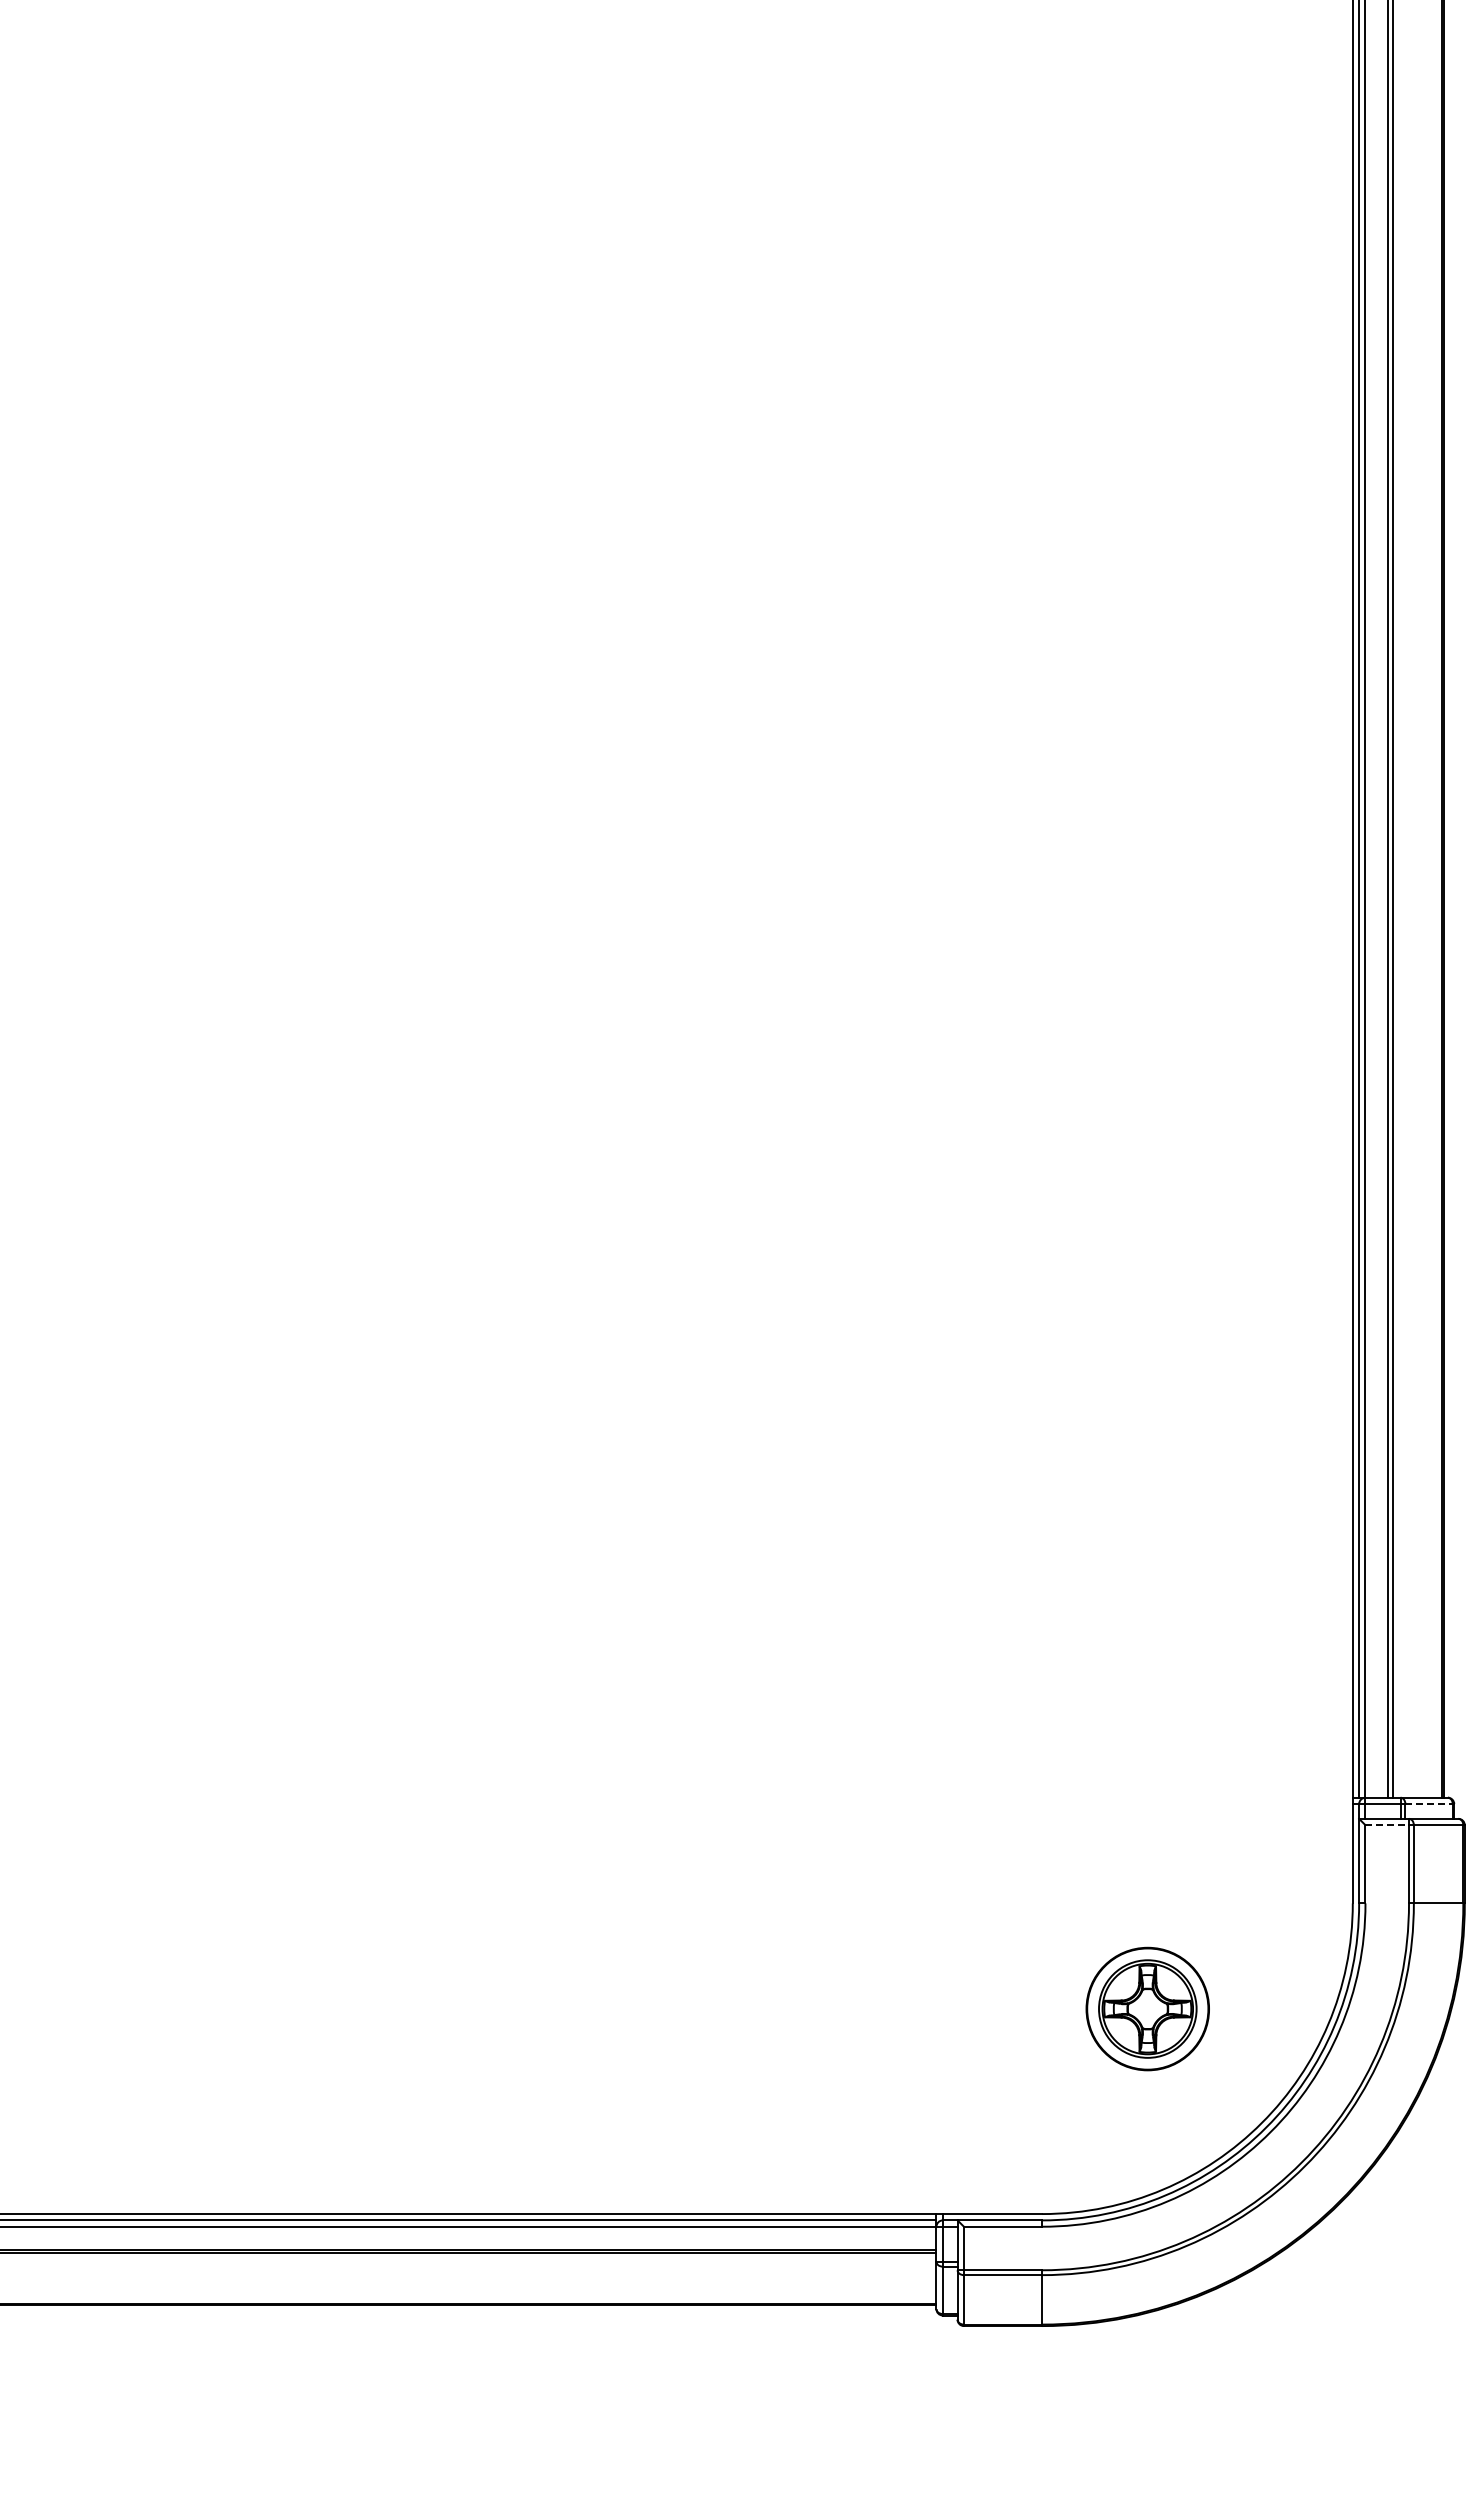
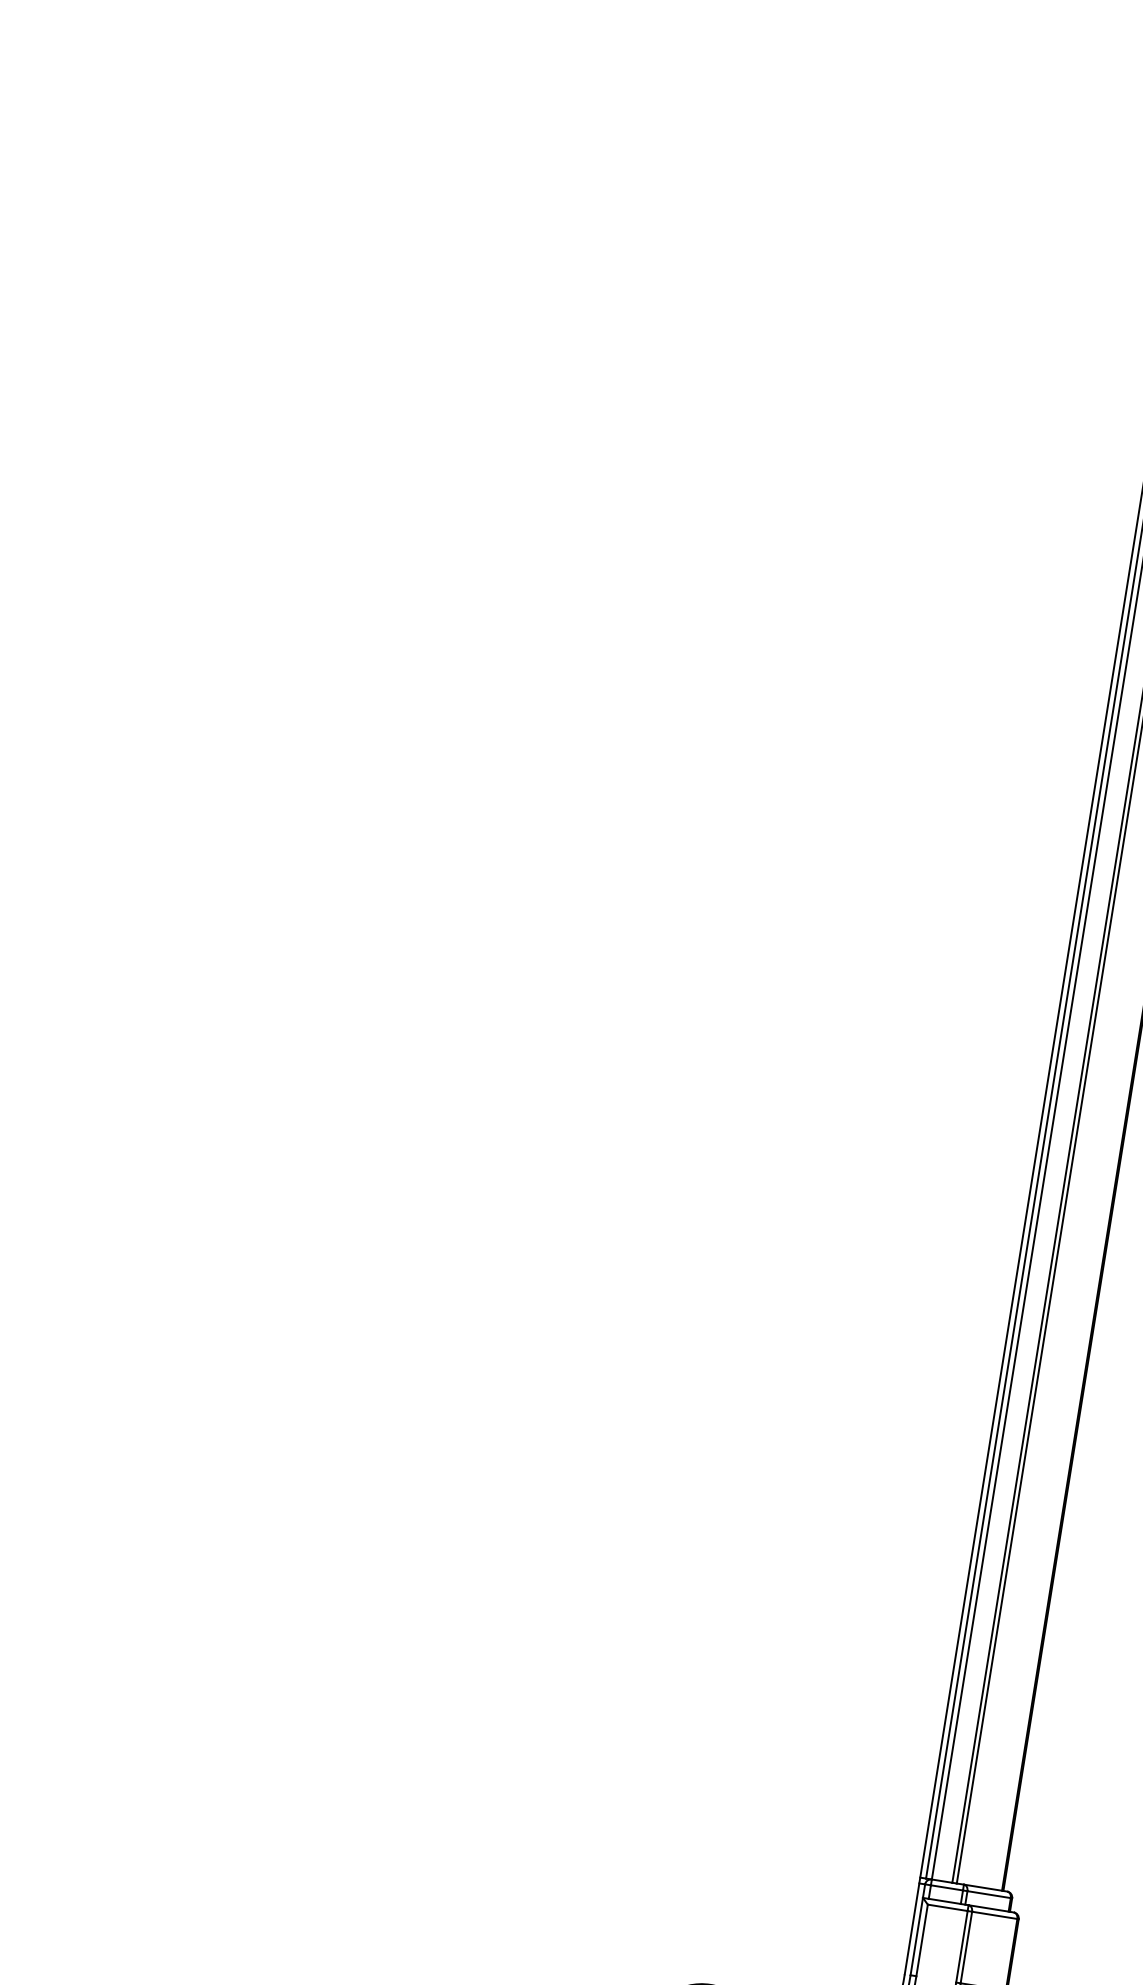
line: (1429, 1804) -> (989, 1895), dashed -> solid
line: (1387, 1825) -> (947, 1908), dashed -> solid

